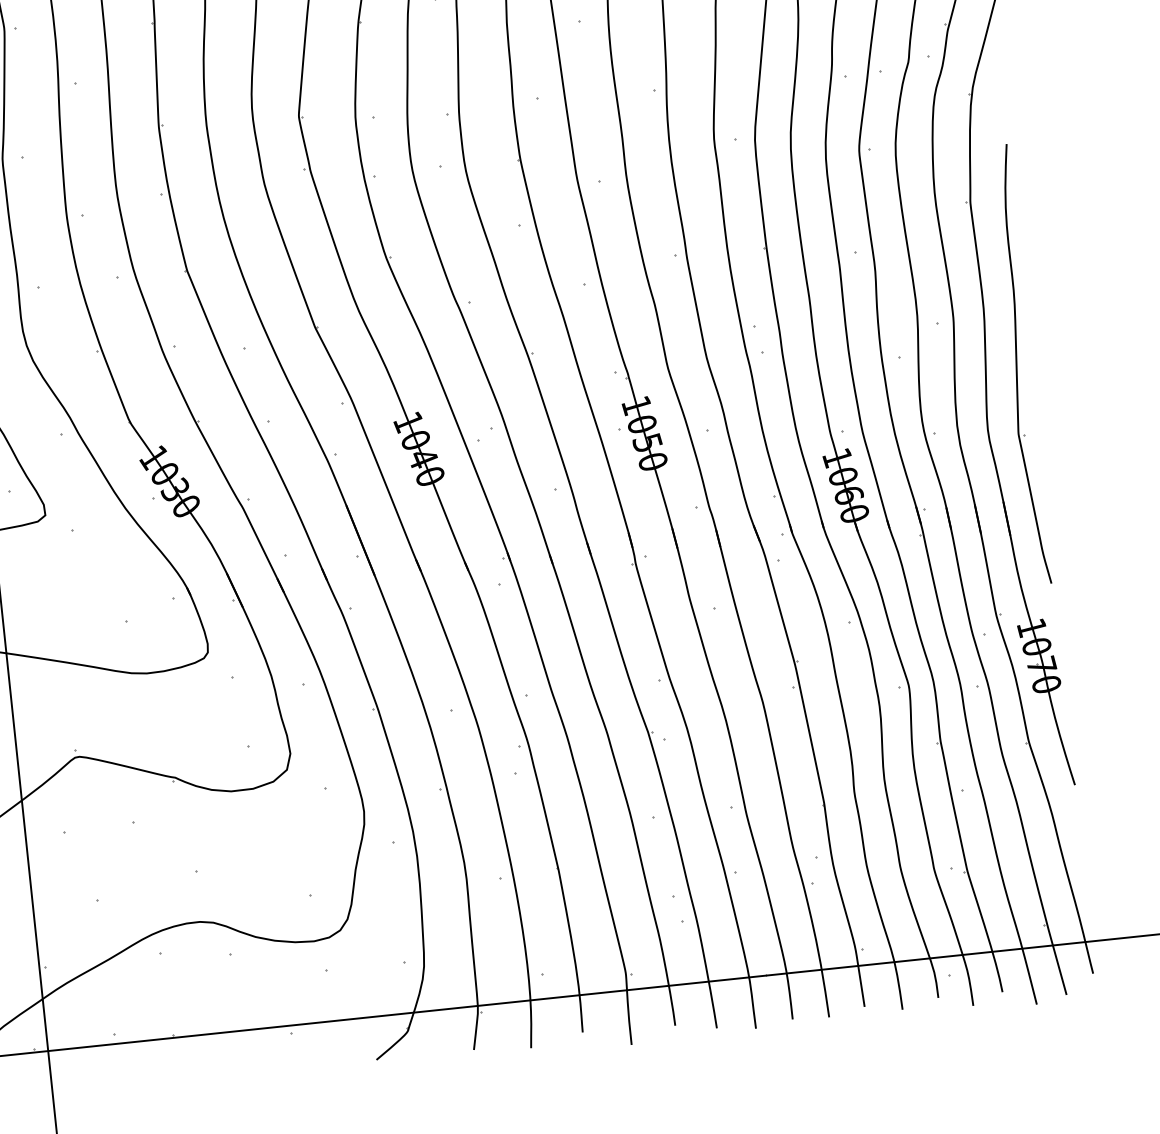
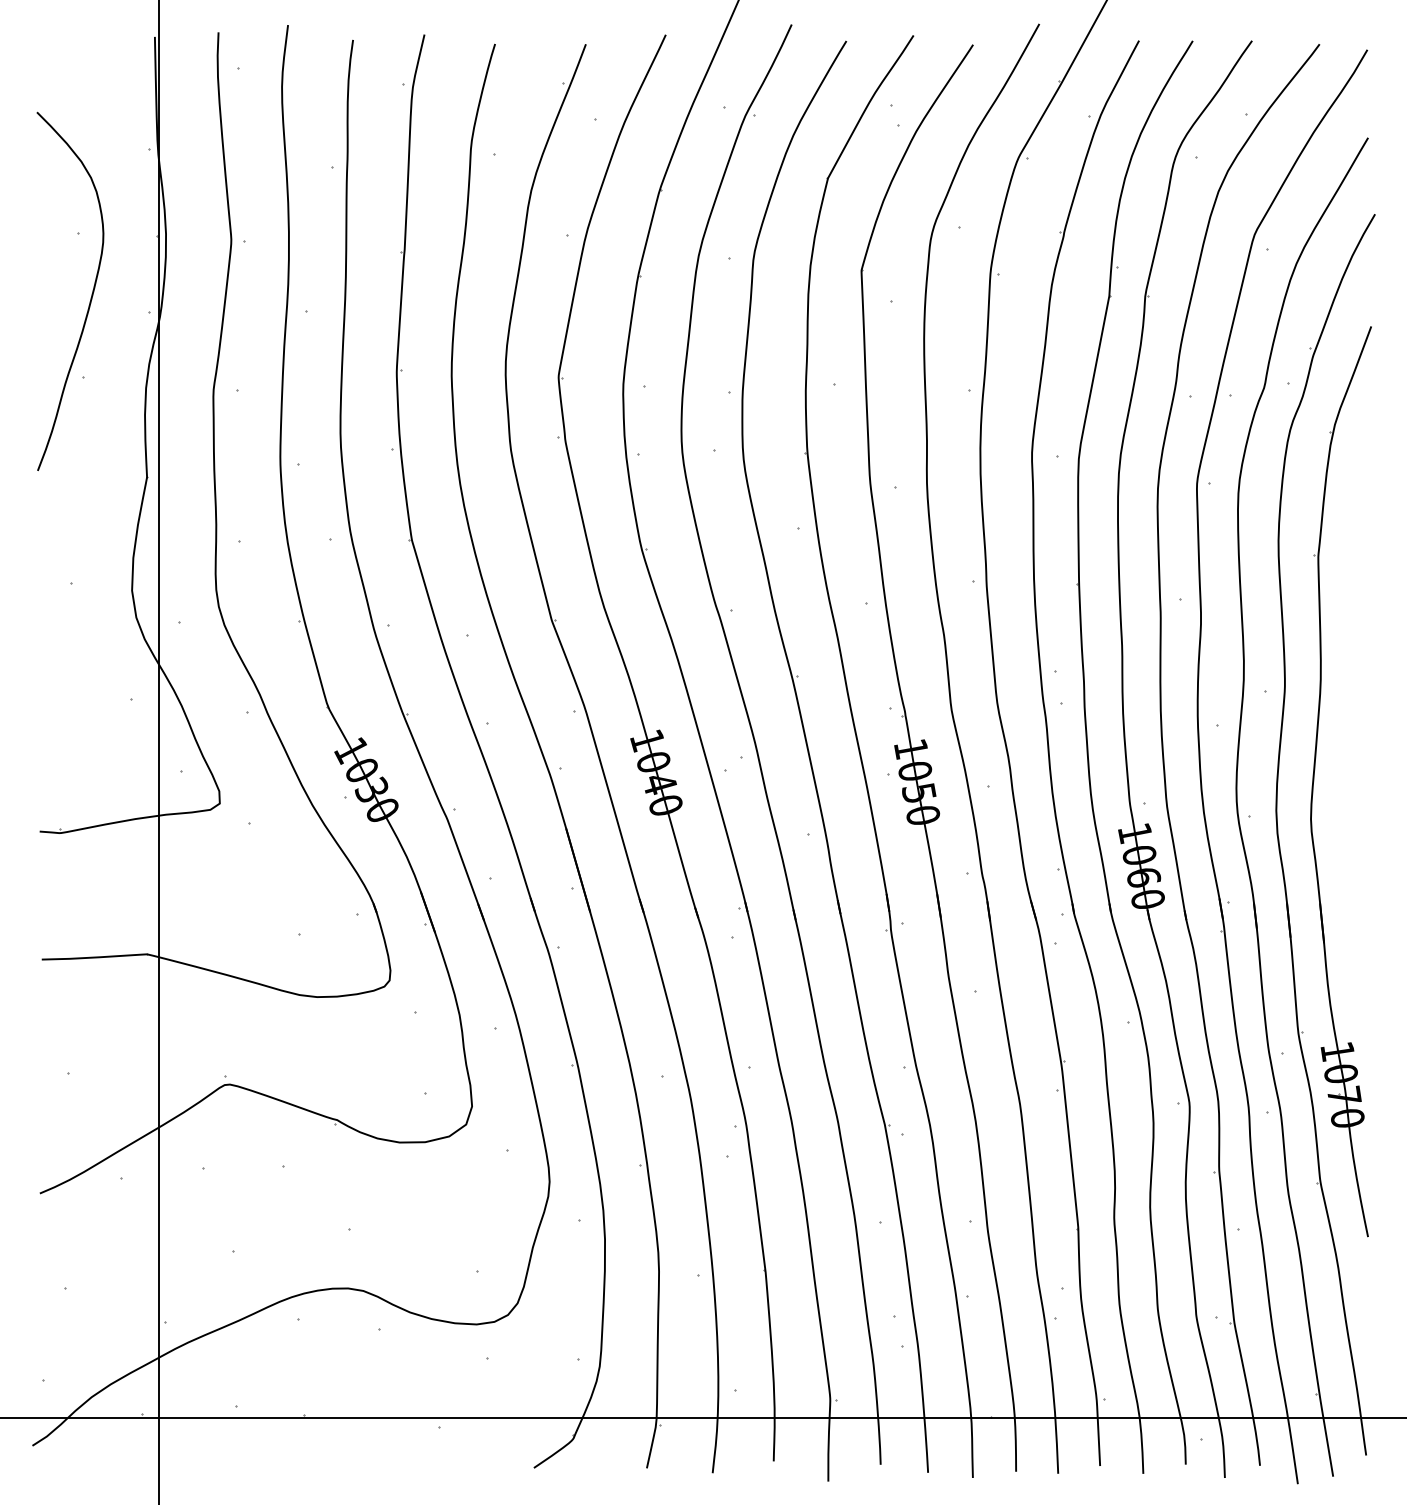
part: (1019, 364) -> (1355, 748), removed

